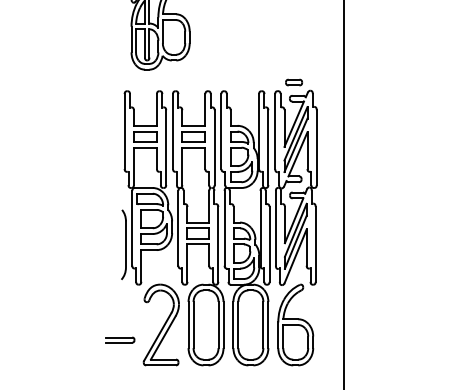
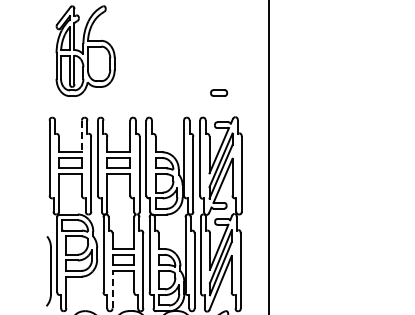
part: (294, 82) -> (219, 92), moved
line: (156, 109) -> (81, 135), solid -> dashed
line: (187, 263) -> (112, 289), solid -> dashed

